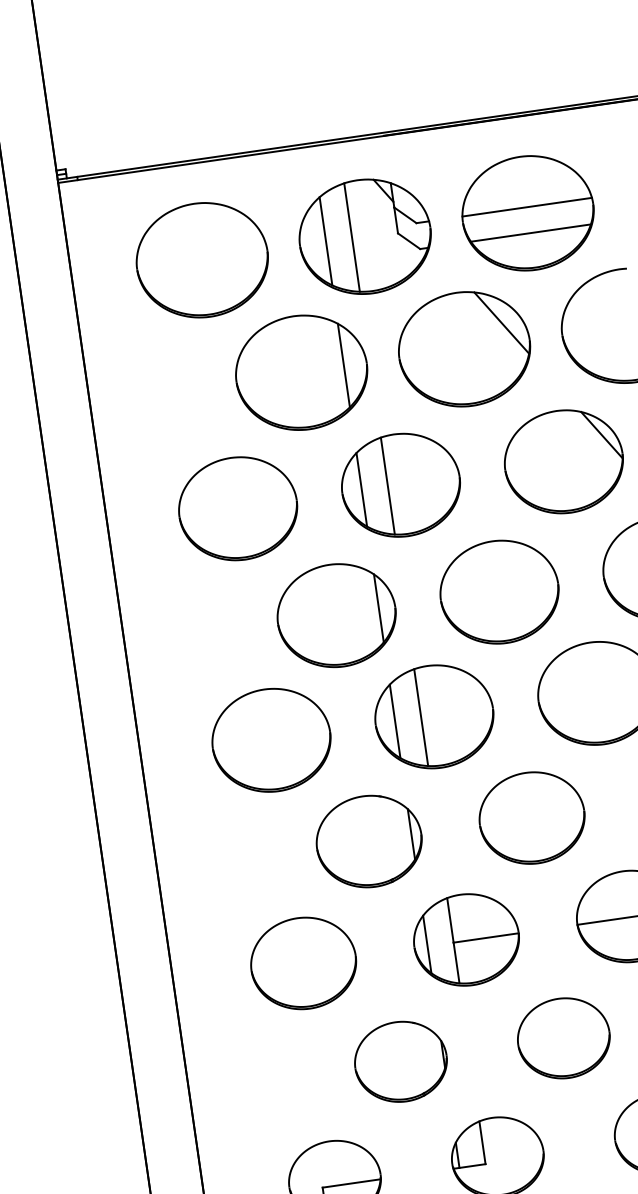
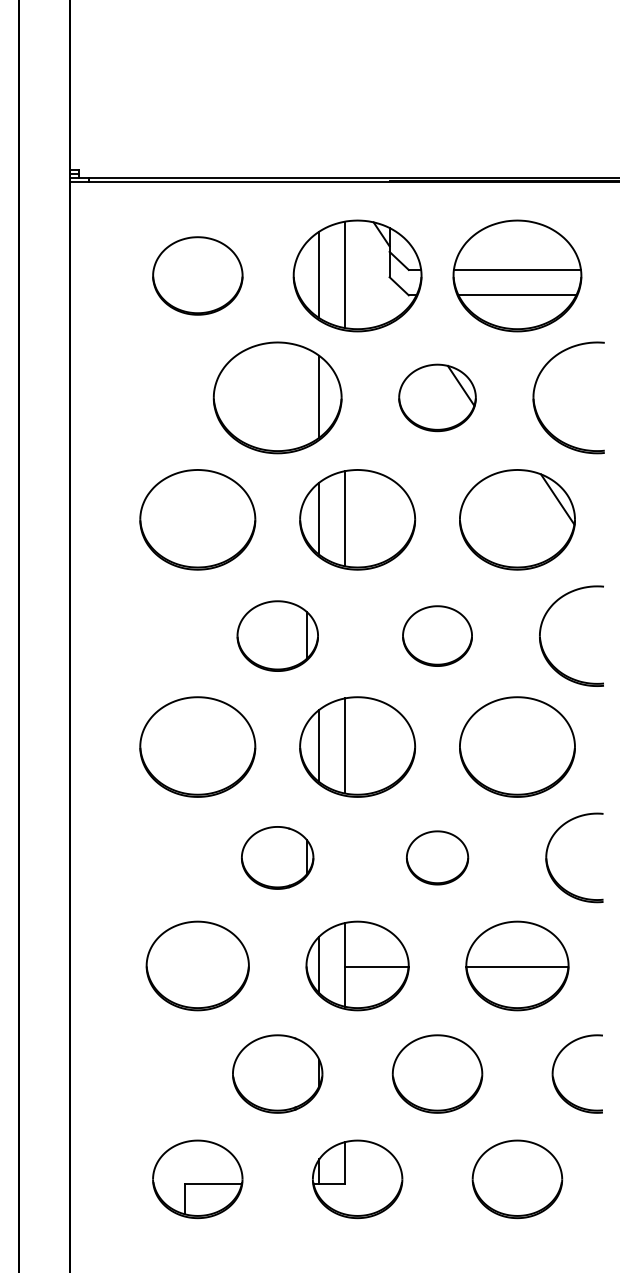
part: (201, 259) -> (197, 275), size x0.7
part: (464, 348) -> (437, 397), size x0.6
part: (499, 591) -> (437, 635), size x0.6
part: (336, 614) -> (277, 635), size x0.7
part: (532, 817) -> (437, 857), size x0.6
part: (368, 841) -> (277, 857), size x0.7

